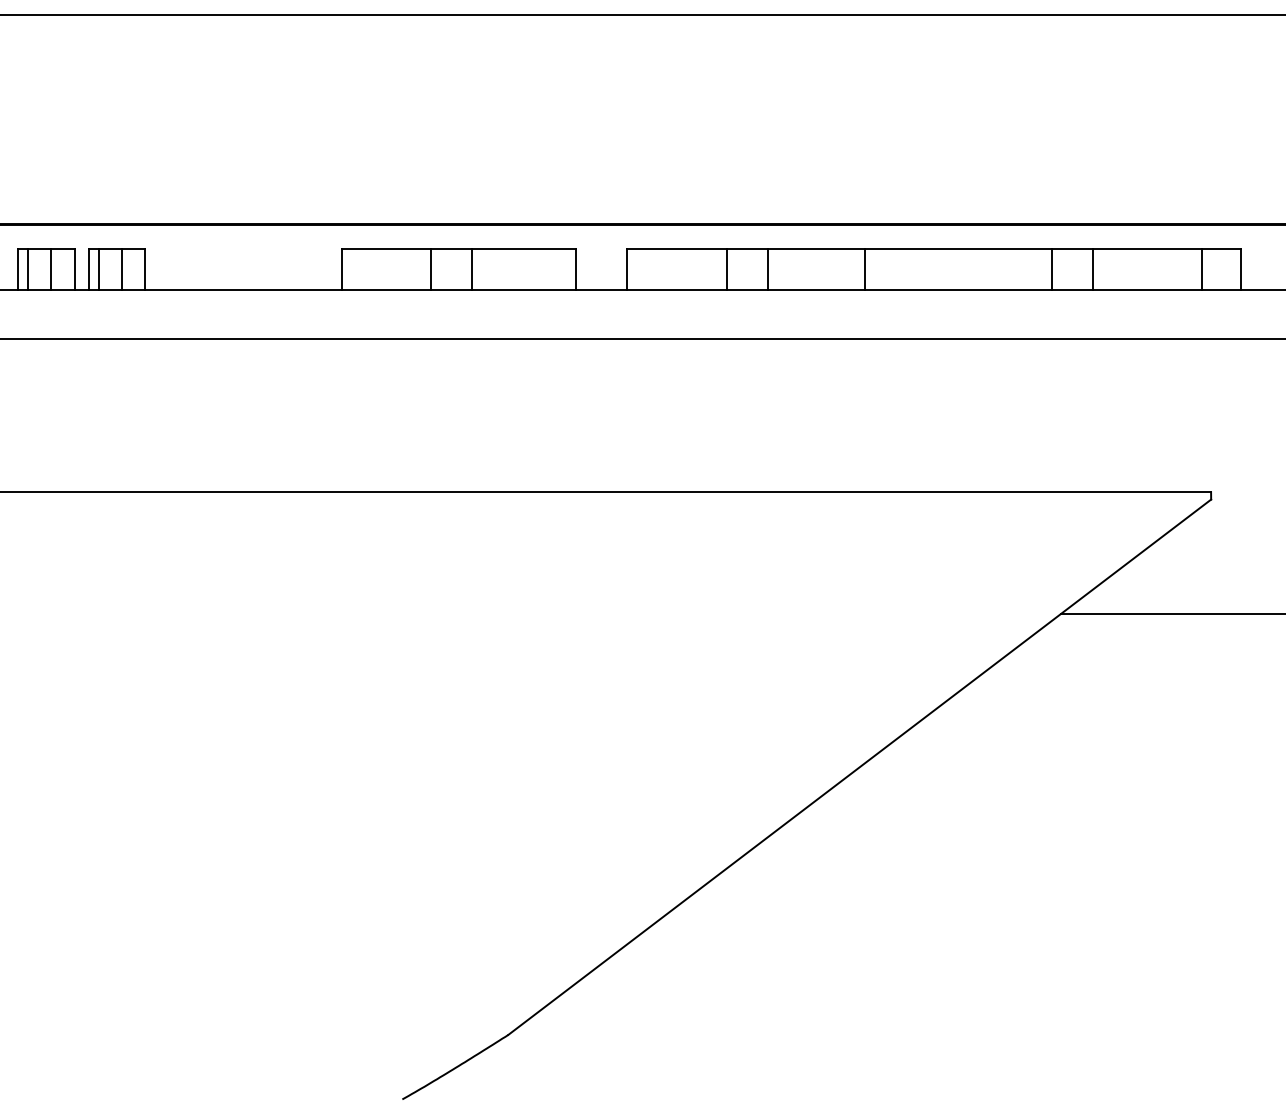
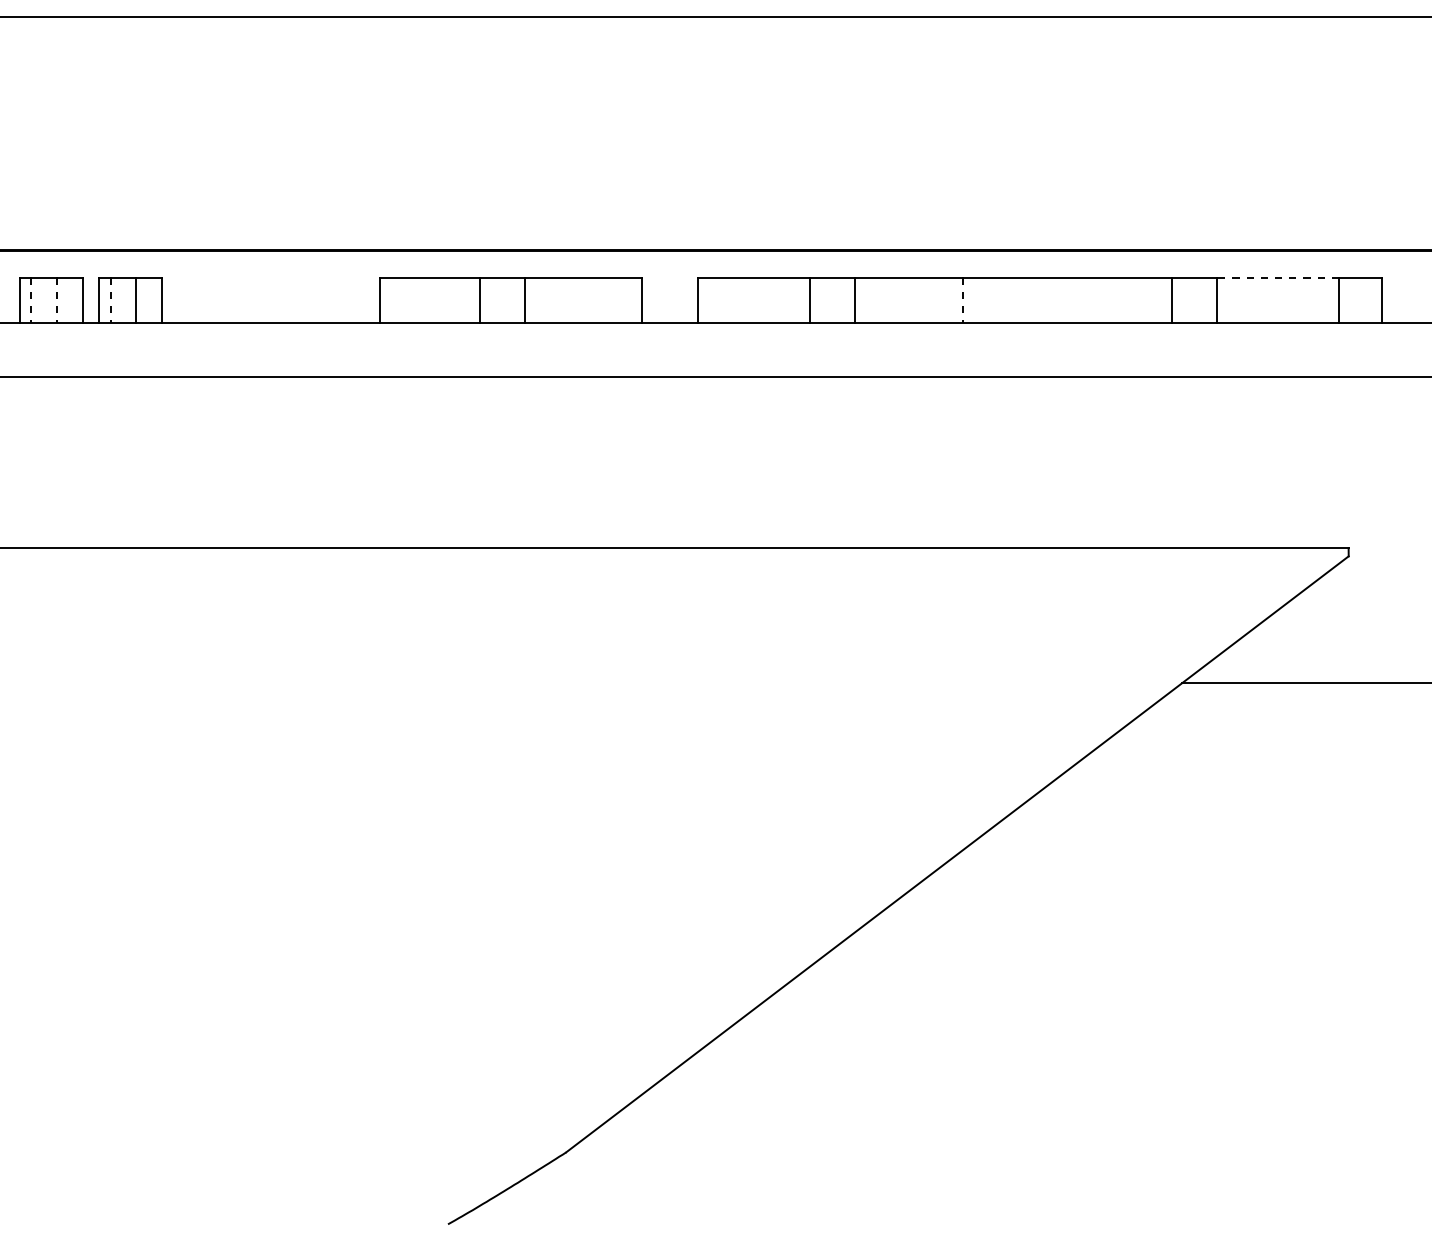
line: (1147, 249) -> (1277, 277), solid -> dashed
line: (28, 269) -> (31, 300), solid -> dashed
line: (50, 269) -> (56, 300), solid -> dashed
line: (99, 269) -> (110, 300), solid -> dashed
line: (865, 269) -> (963, 300), solid -> dashed

